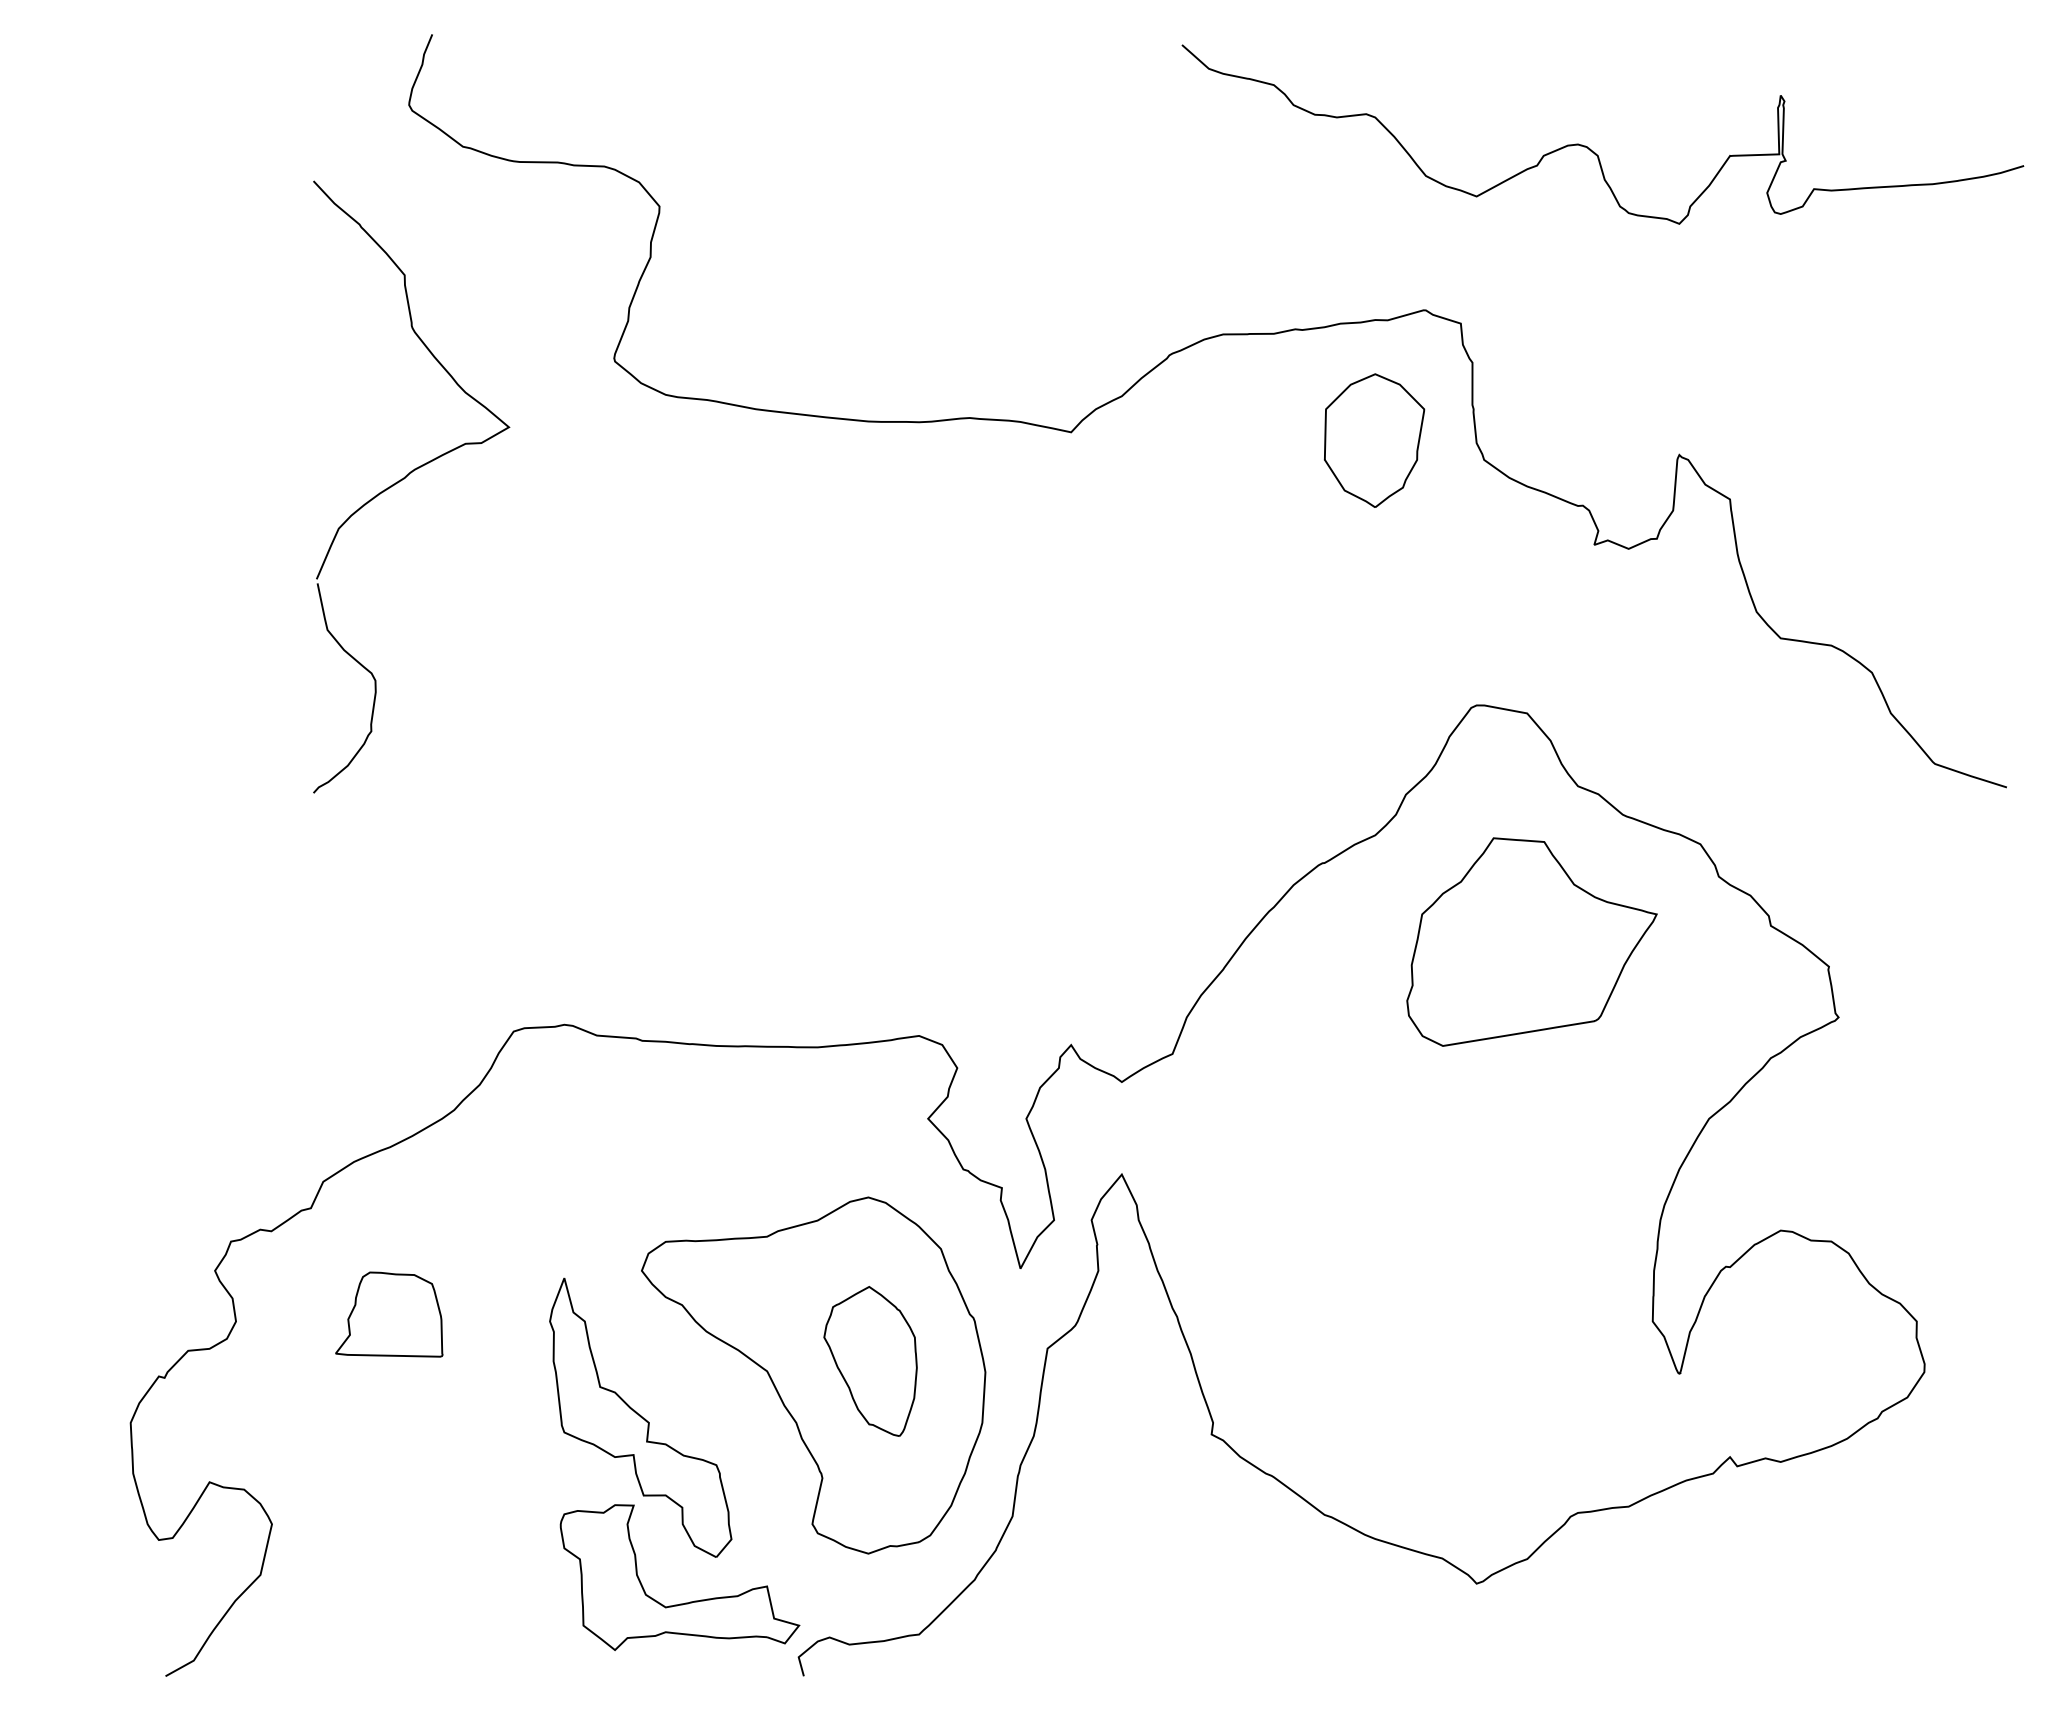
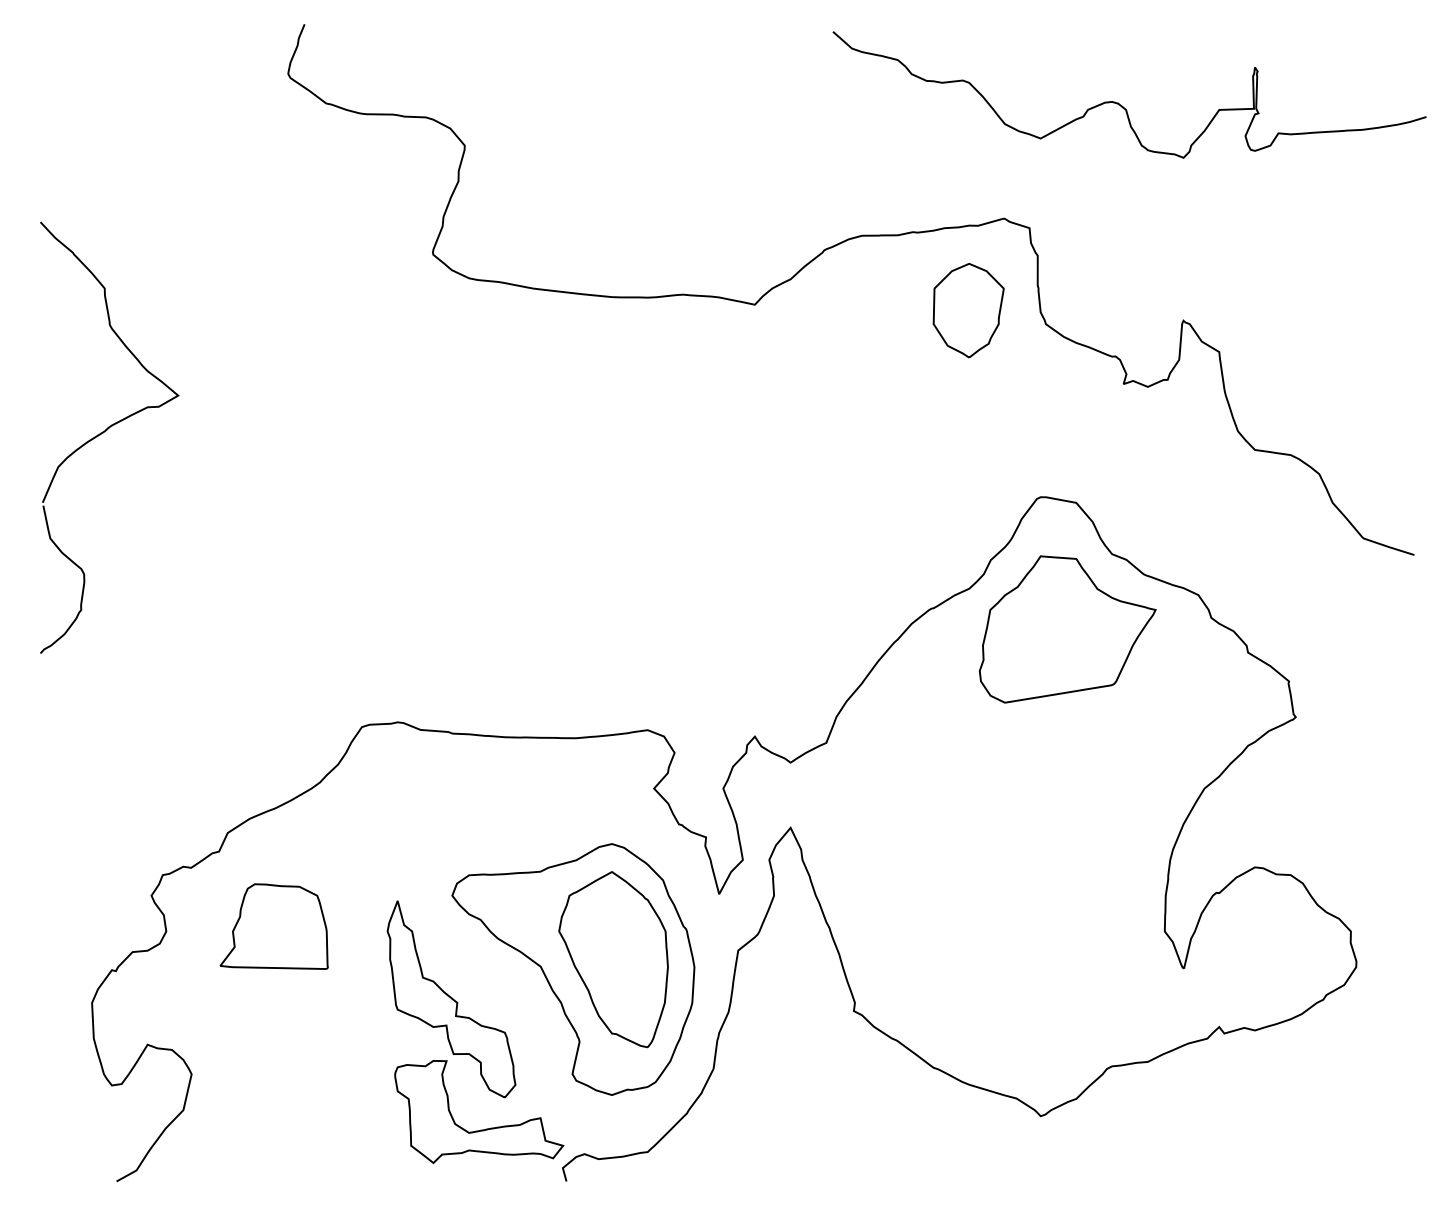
part: (404, 479) -> (104, 432), moved
part: (1531, 941) -> (1067, 629), moved
part: (389, 1314) -> (274, 926), size x1.43
part: (870, 1361) -> (613, 959), size x1.67

